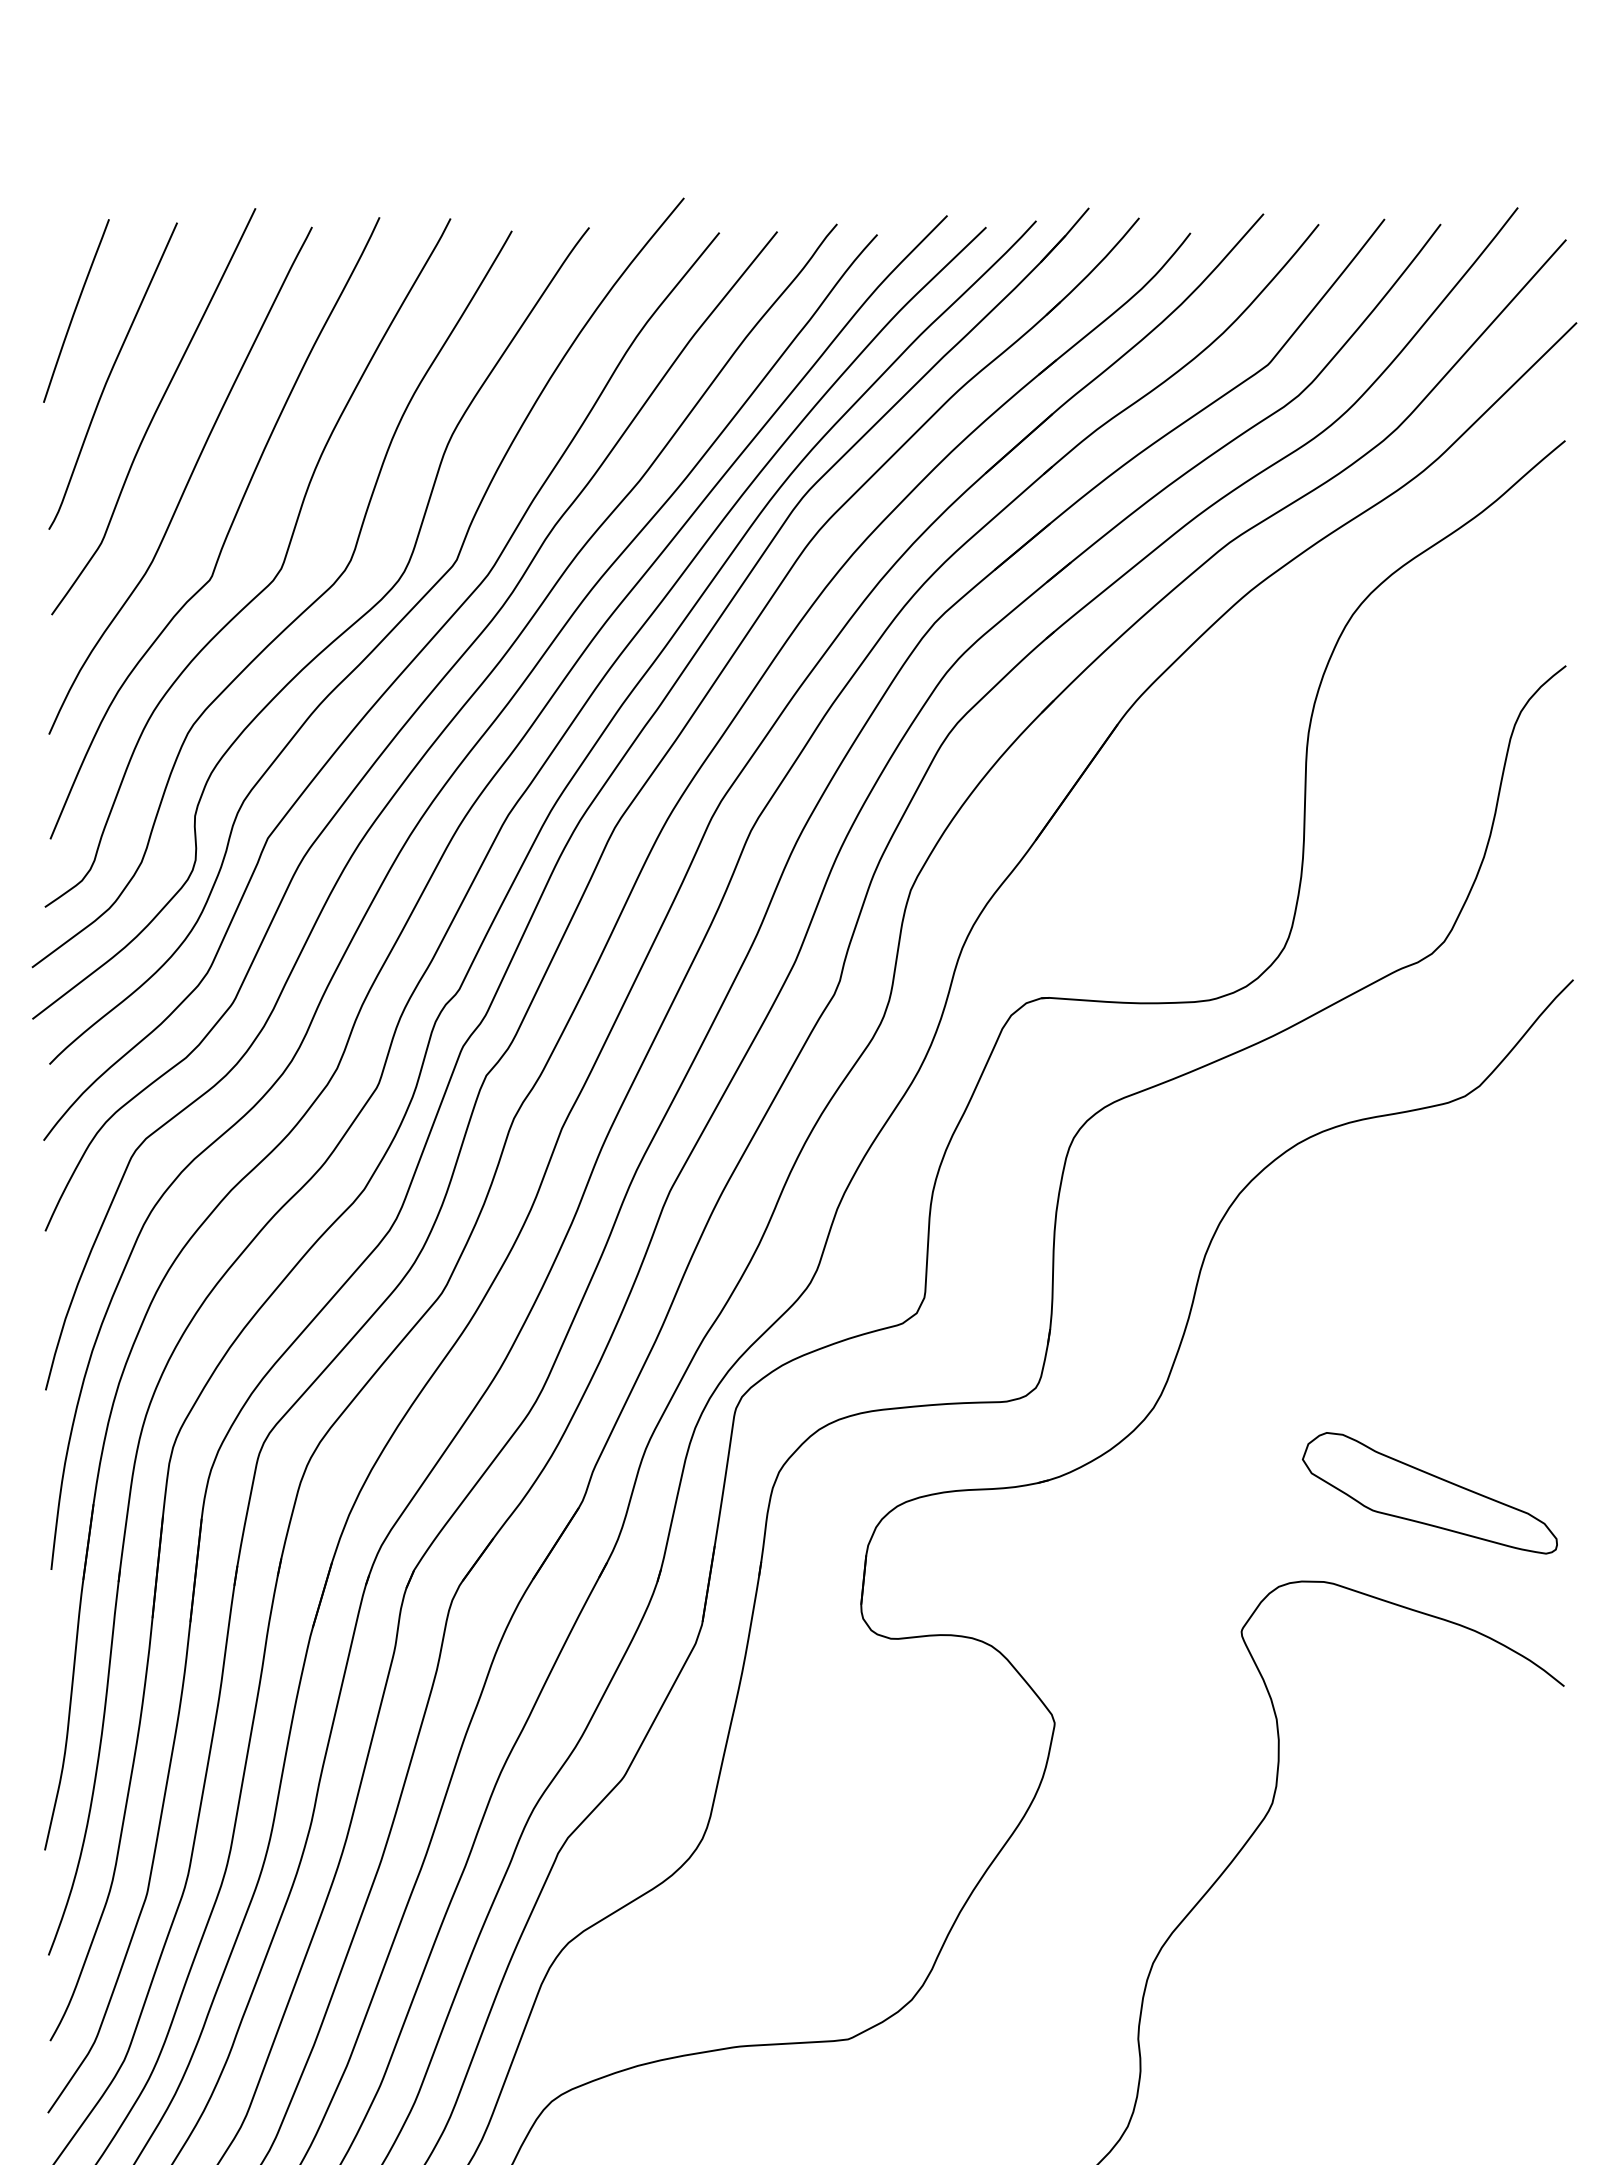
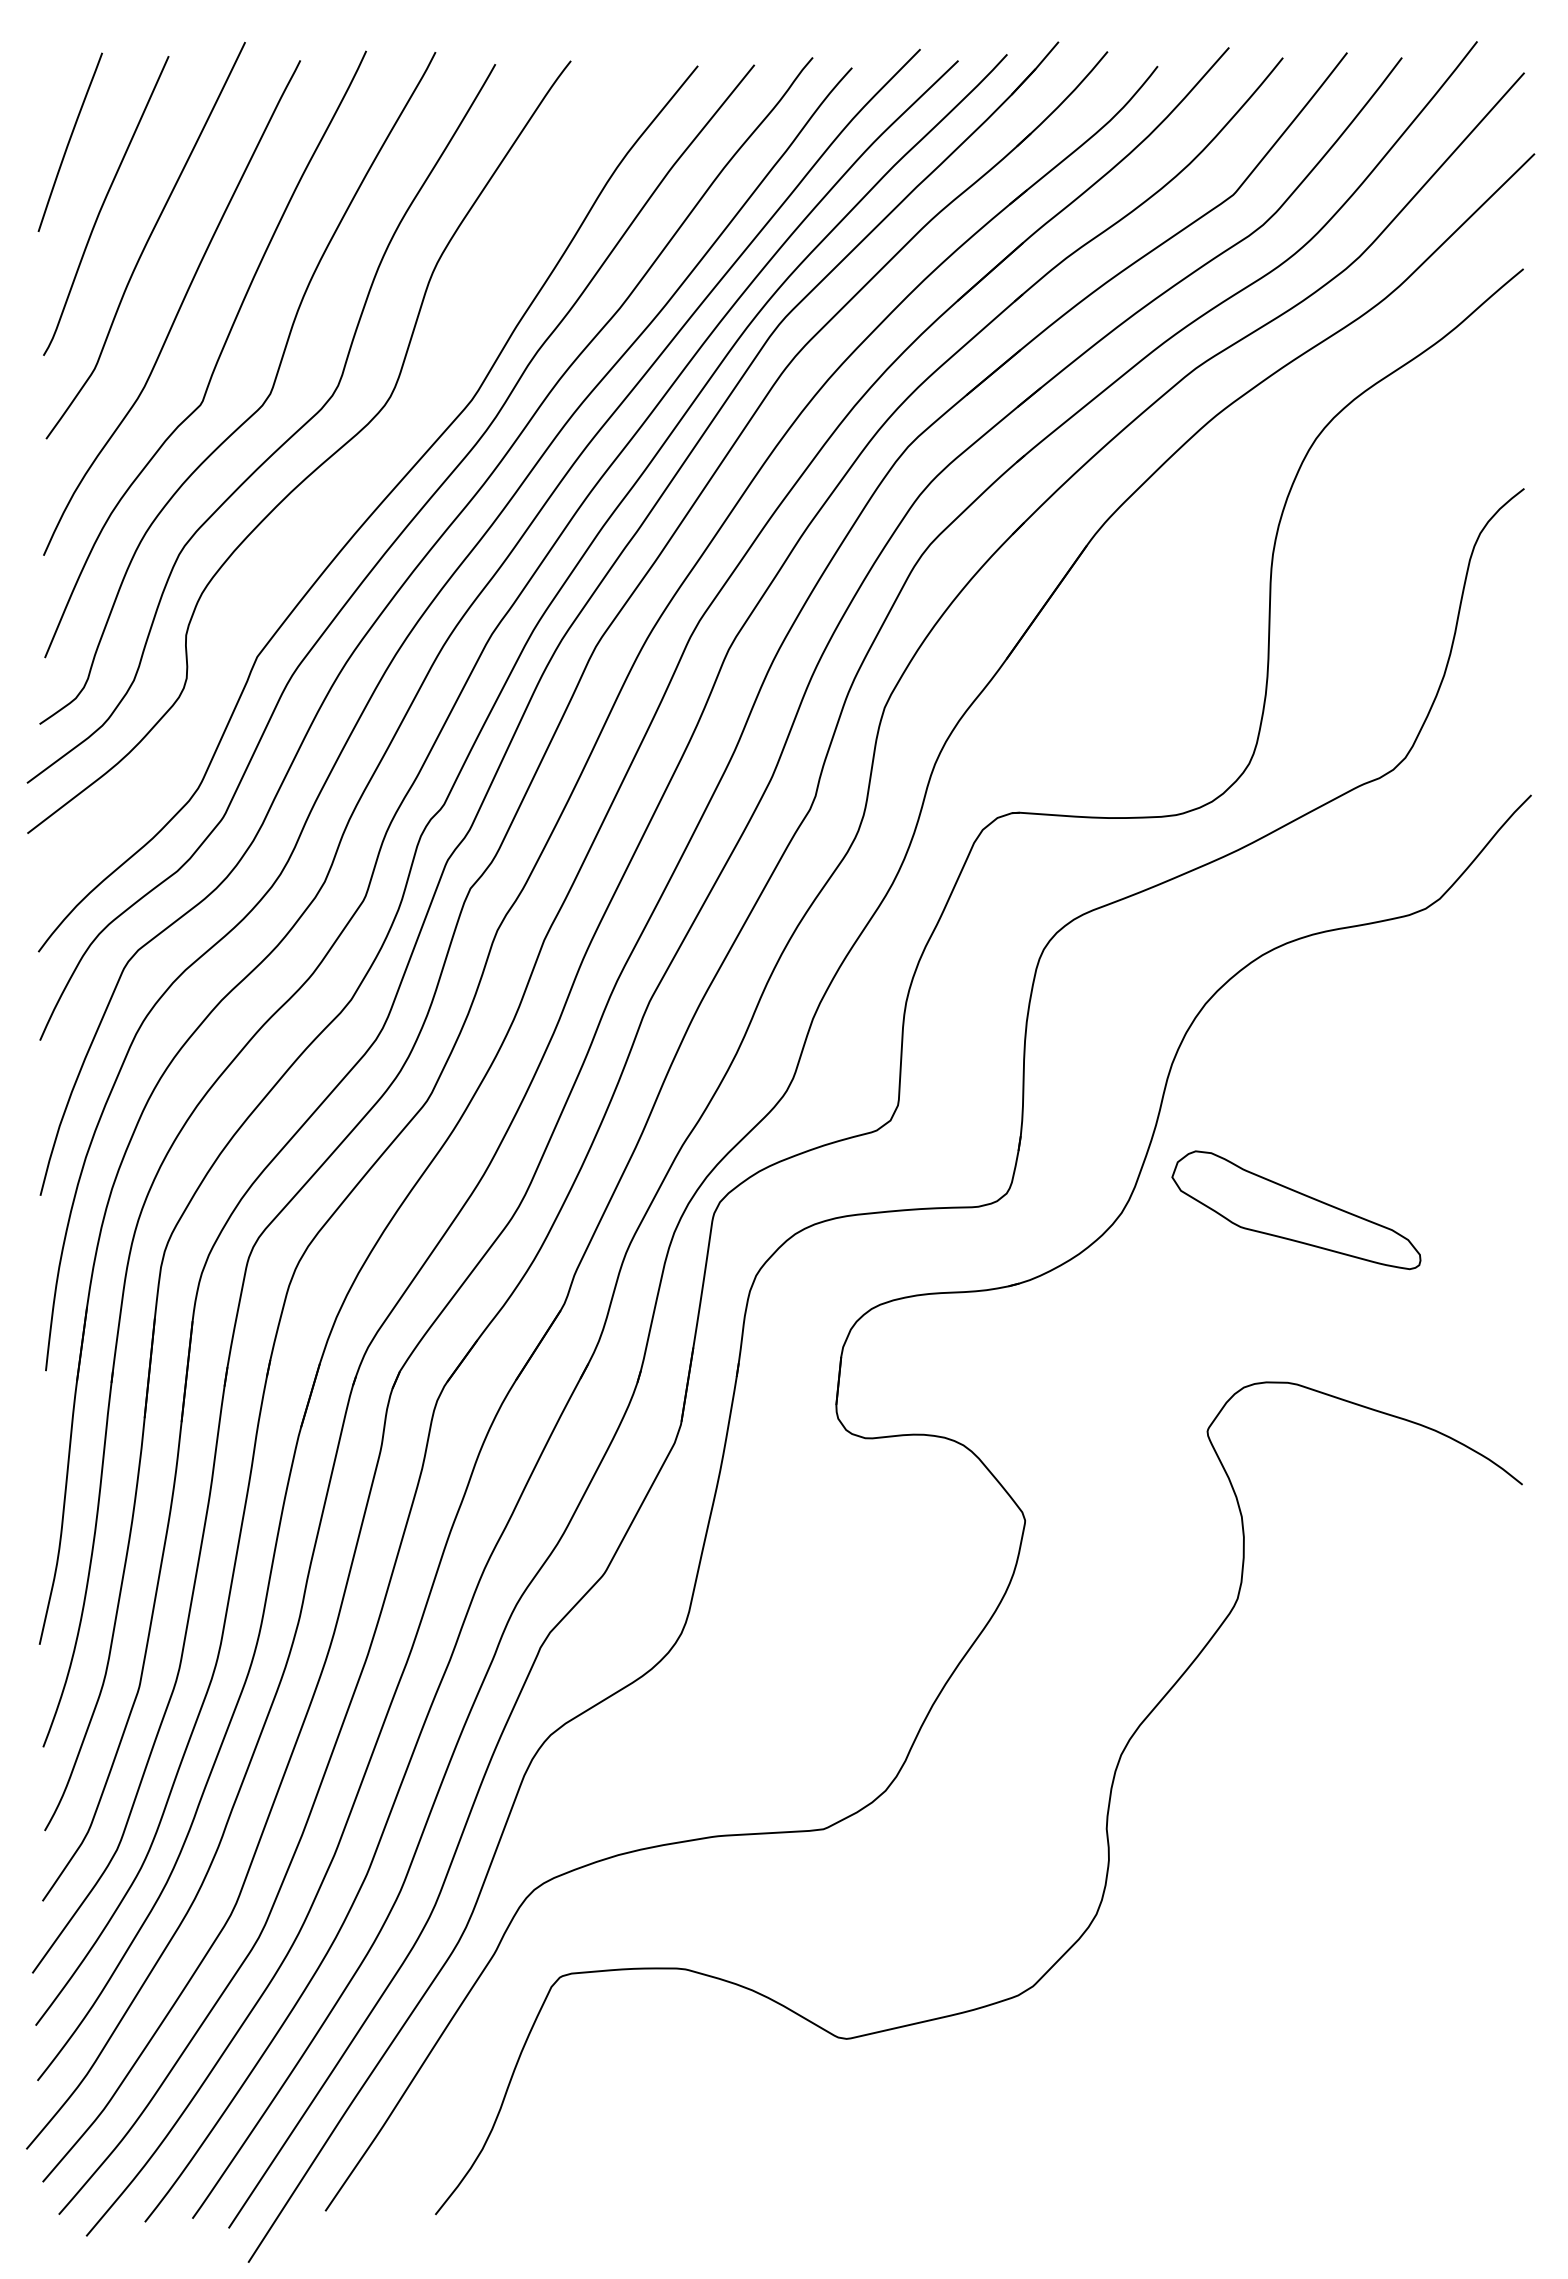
curve: (378, 643) -> (365, 466), removed
part: (1430, 1493) -> (1296, 1210), moved

